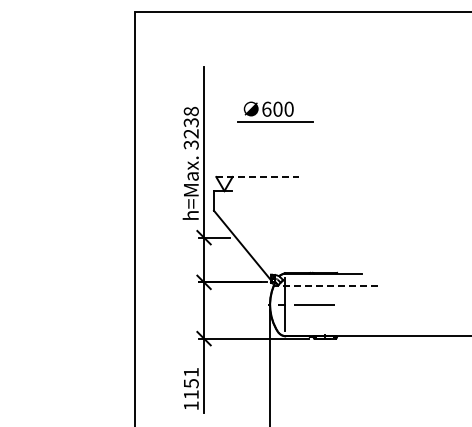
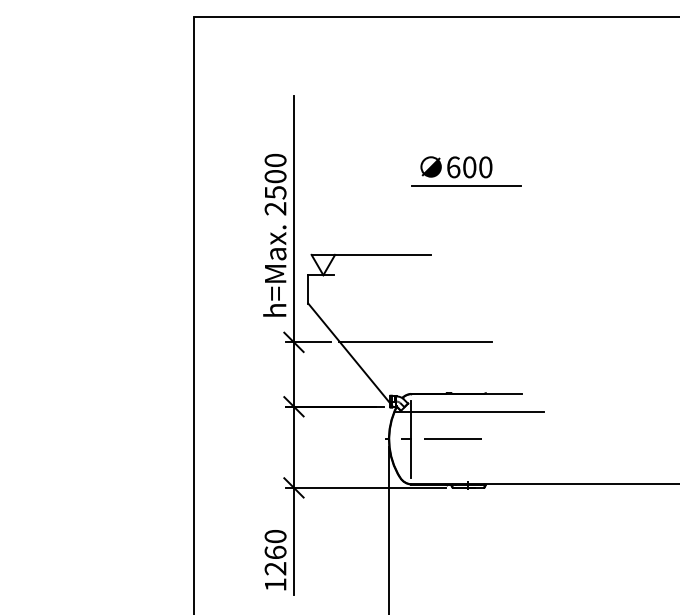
part: (275, 111) -> (466, 170), moved
text: (190, 127) -> (274, 183), 3238 -> 2500
line: (258, 177) -> (372, 255), dashed -> solid
line: (288, 237) -> (415, 342), added
line: (325, 285) -> (469, 411), dashed -> solid
text: (190, 383) -> (274, 552), 1151 -> 1260

